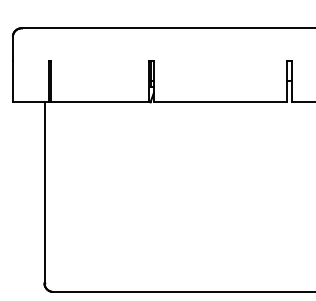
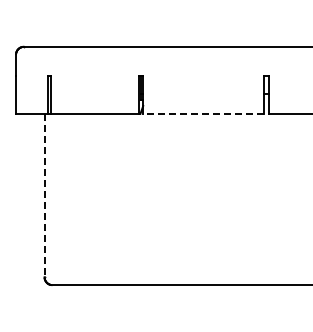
line: (219, 102) -> (202, 113), solid -> dashed
line: (44, 192) -> (44, 195), solid -> dashed

